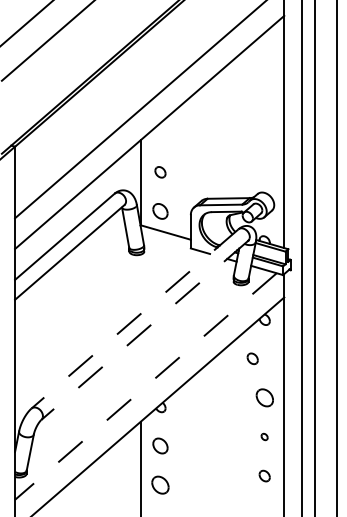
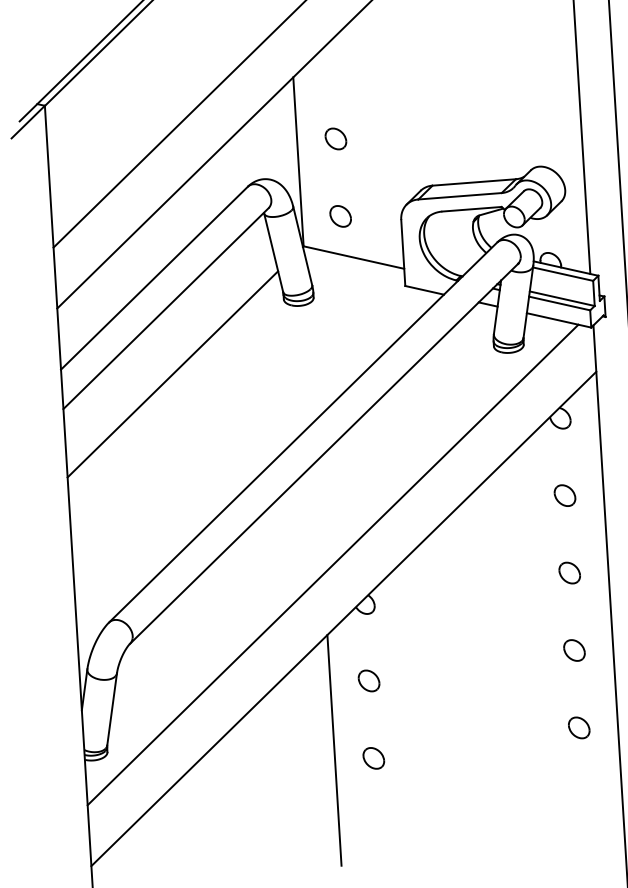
part: (160, 211) -> (340, 216), size x0.71
line: (71, 285) -> (173, 373), added
line: (134, 318) -> (302, 431), dashed -> solid
line: (144, 330) -> (323, 454), dashed -> solid
part: (252, 358) -> (564, 495), moved
line: (145, 386) -> (332, 564), dashed -> solid
part: (264, 397) -> (569, 572), size x0.62
part: (264, 436) -> (573, 649), size x1.67
part: (160, 445) -> (369, 679), size x0.71
part: (160, 484) -> (373, 757), size x0.62

